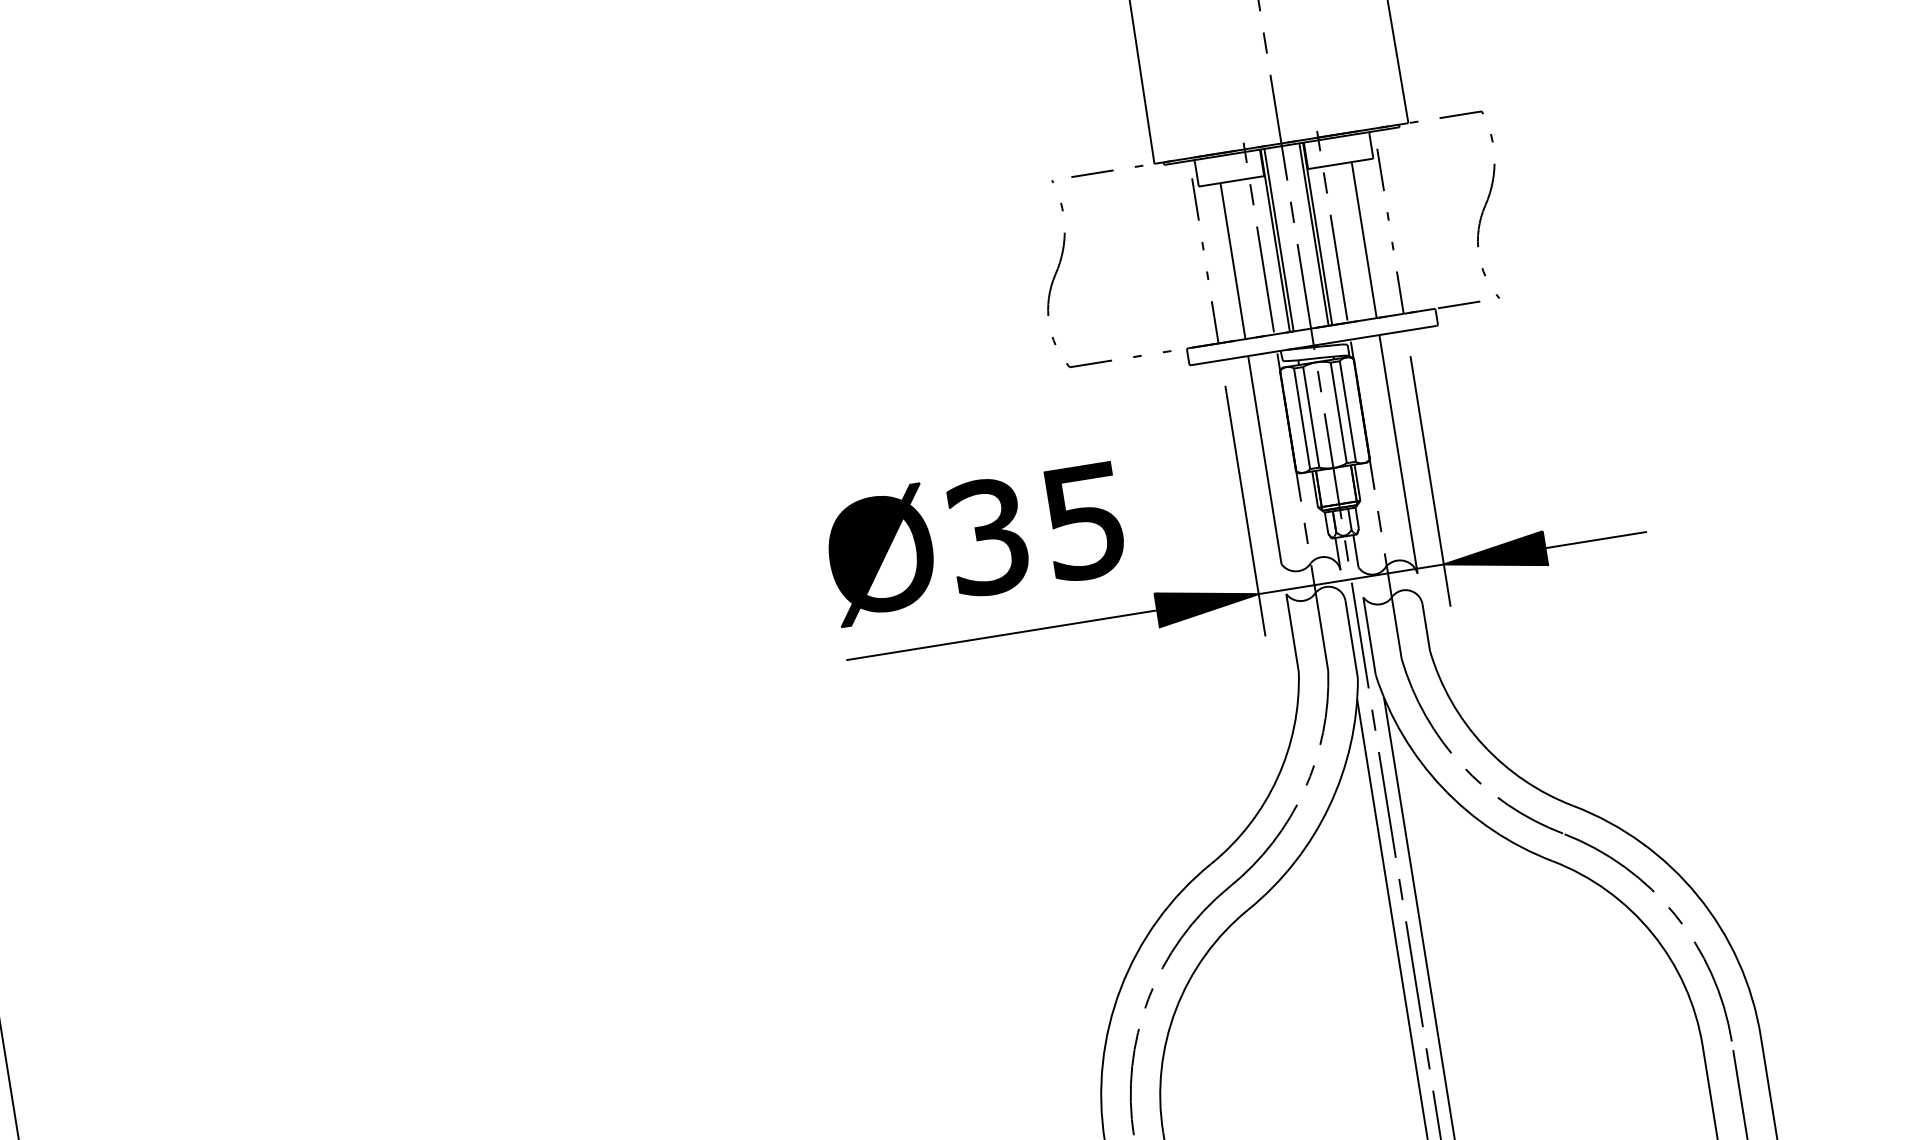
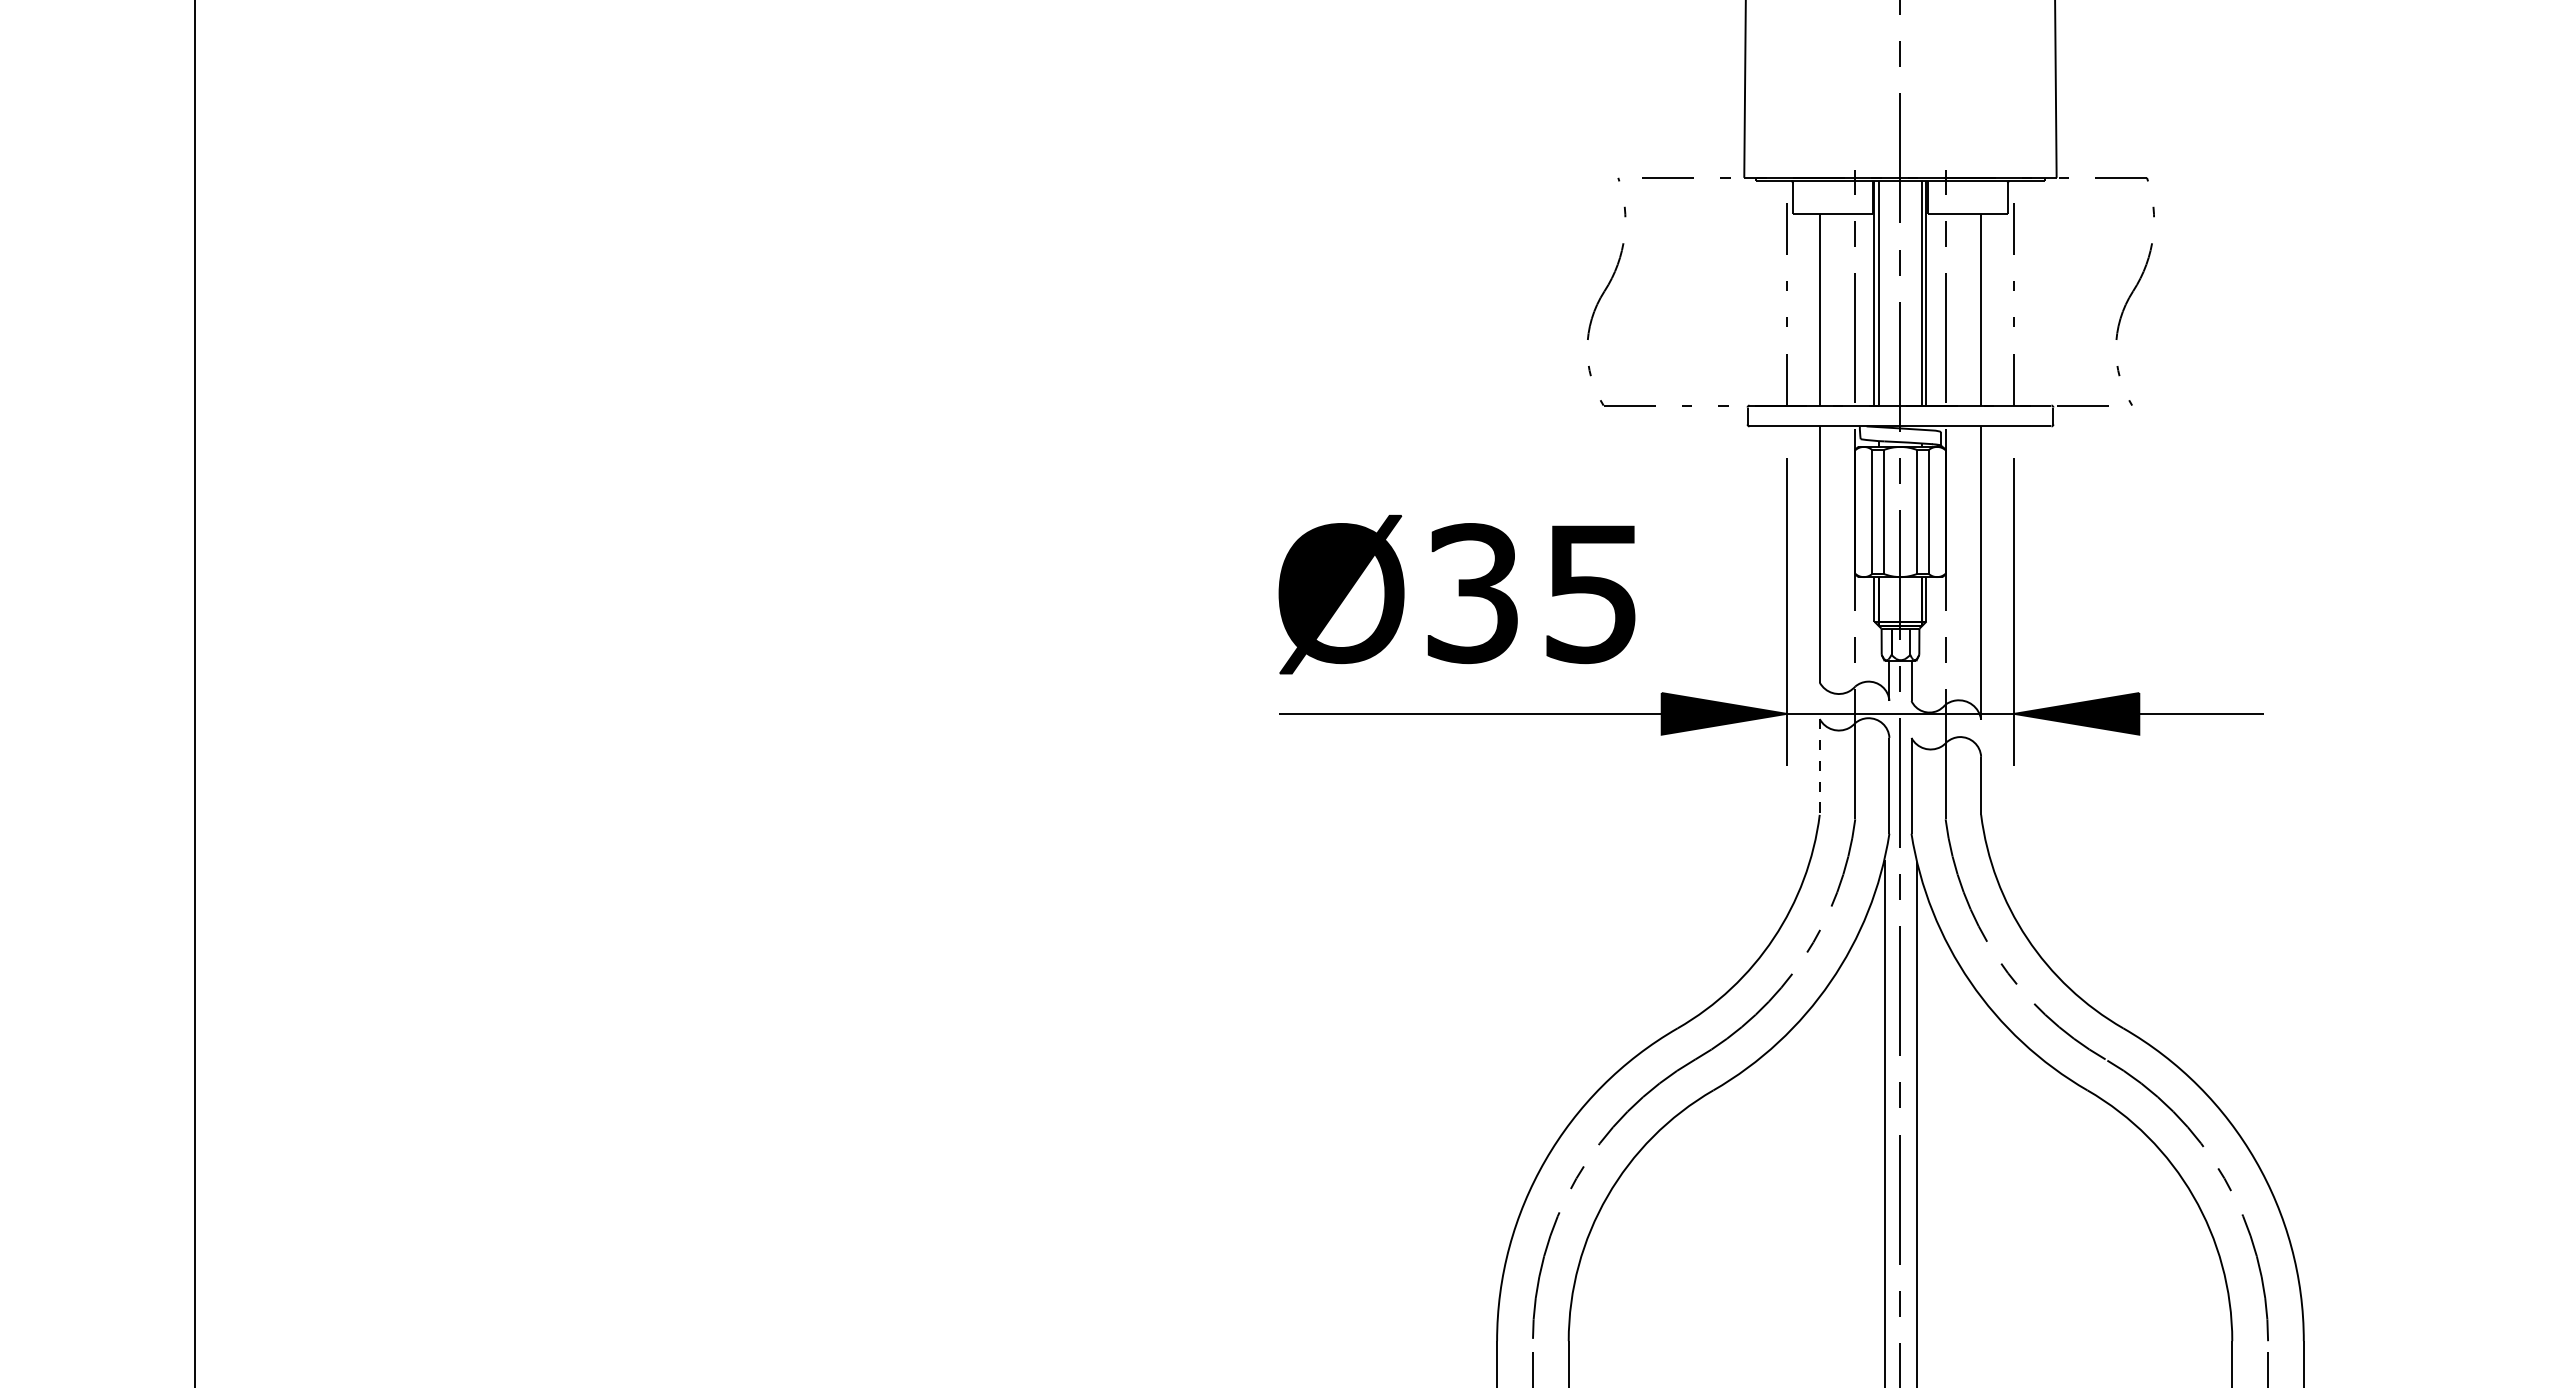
line: (1292, 632) -> (1819, 766), solid -> dashed

